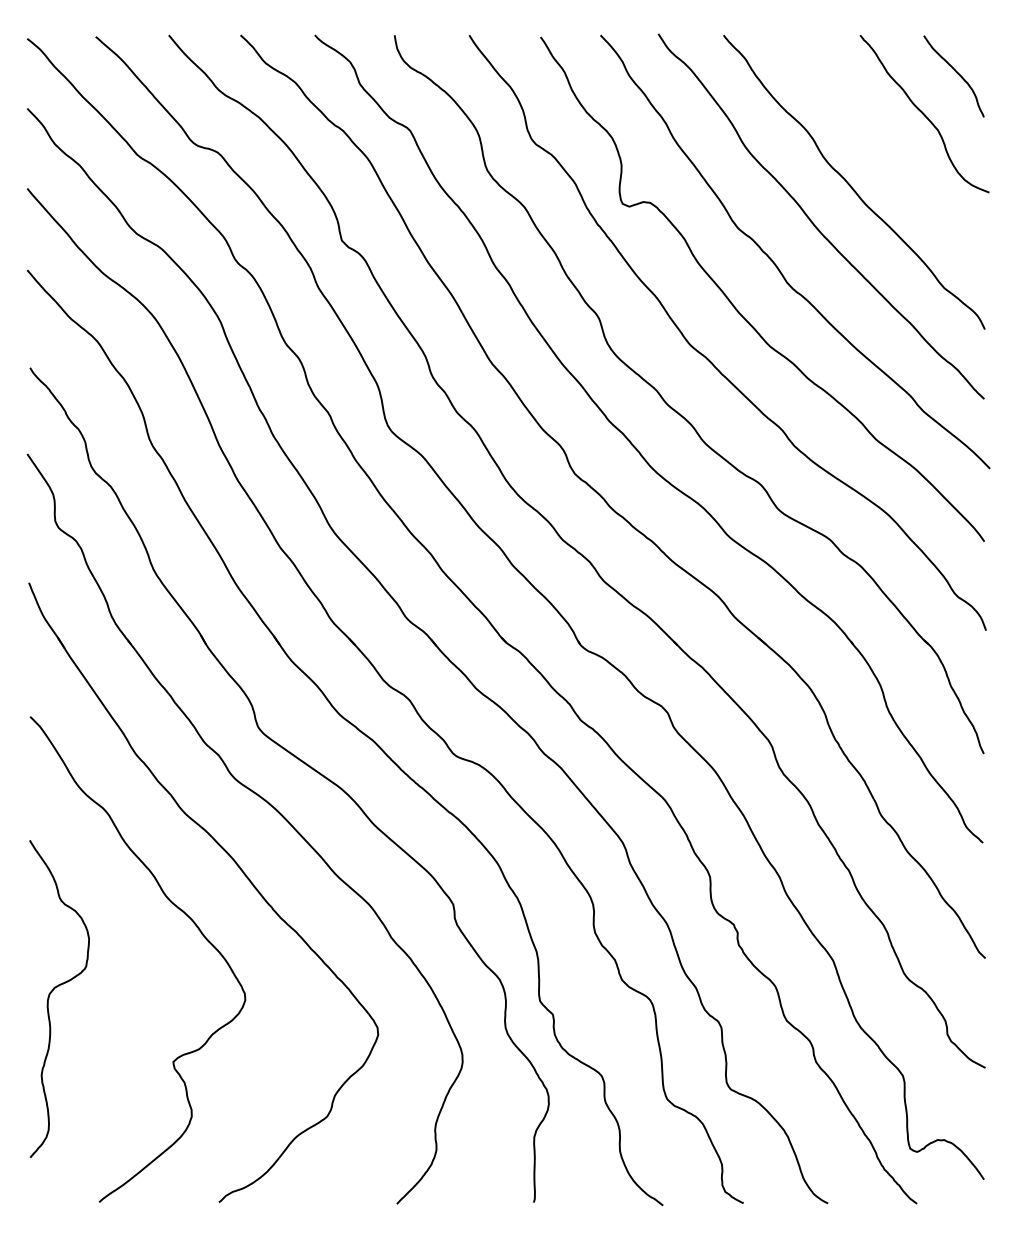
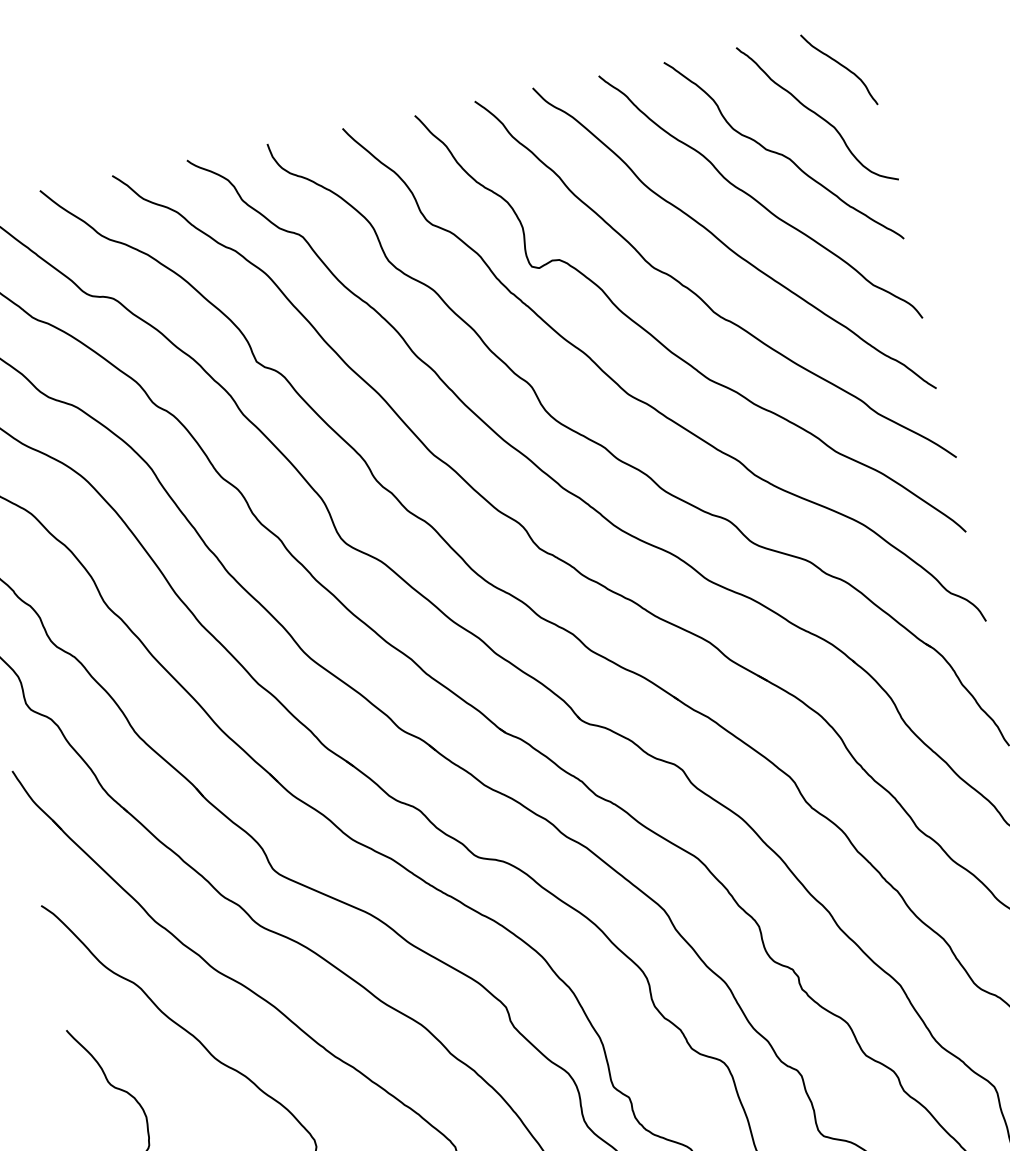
curve: (883, 145) -> (782, 153), added

